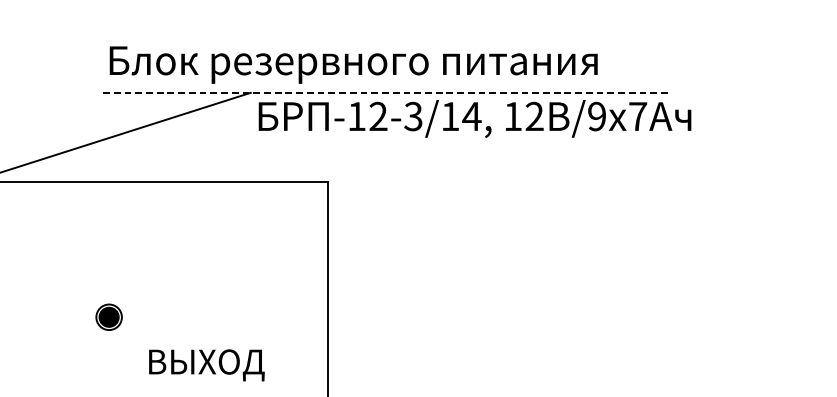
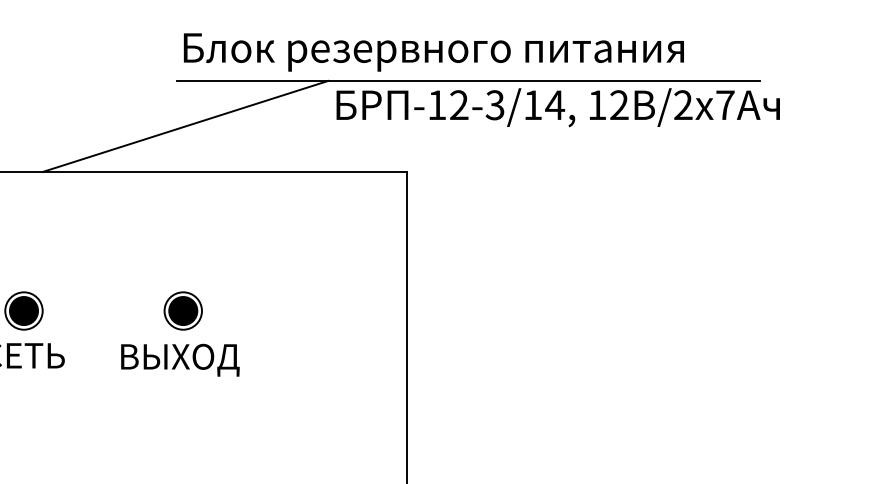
line: (387, 92) -> (468, 80), dashed -> solid
text: (597, 116) -> (683, 105), /9 -> /2
part: (108, 316) -> (182, 310), size x1.43
text: (207, 364) -> (180, 359), moved

